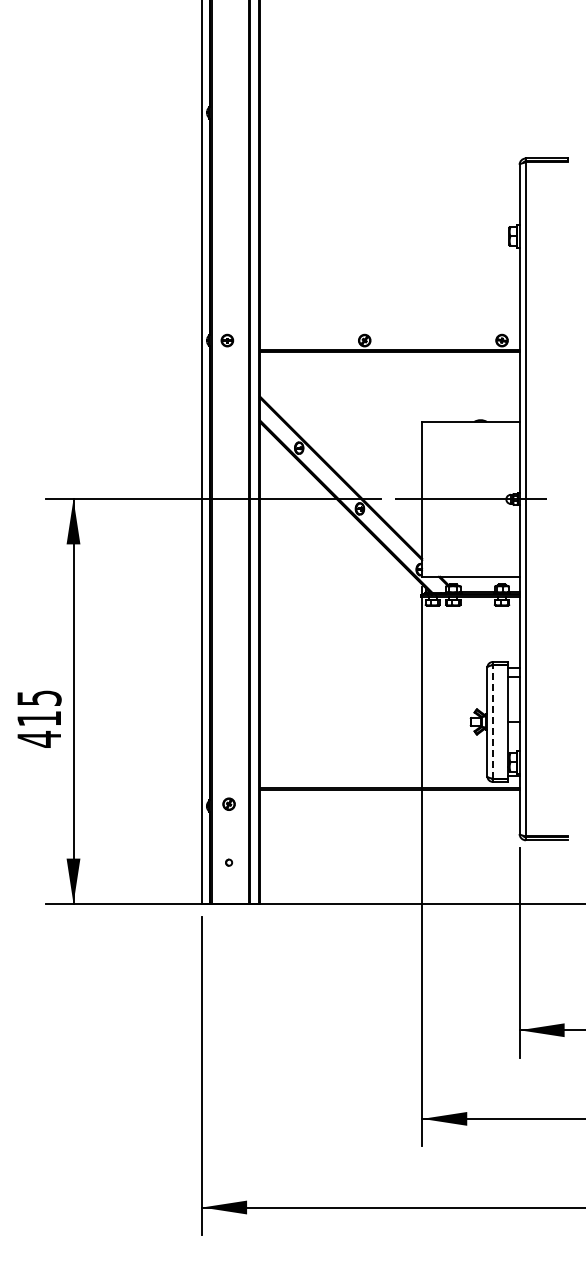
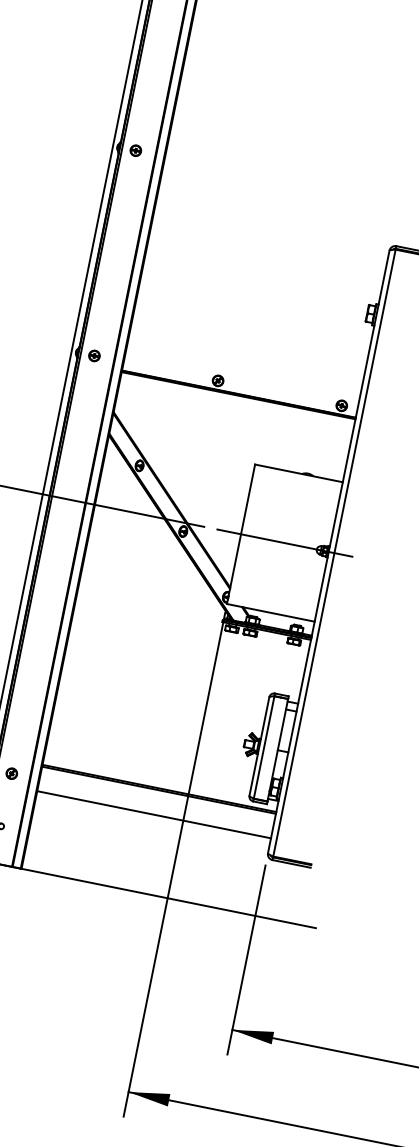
part: (227, 112) -> (135, 150), added
line: (492, 721) -> (264, 747), dashed -> solid
line: (389, 817) -> (153, 814), added

